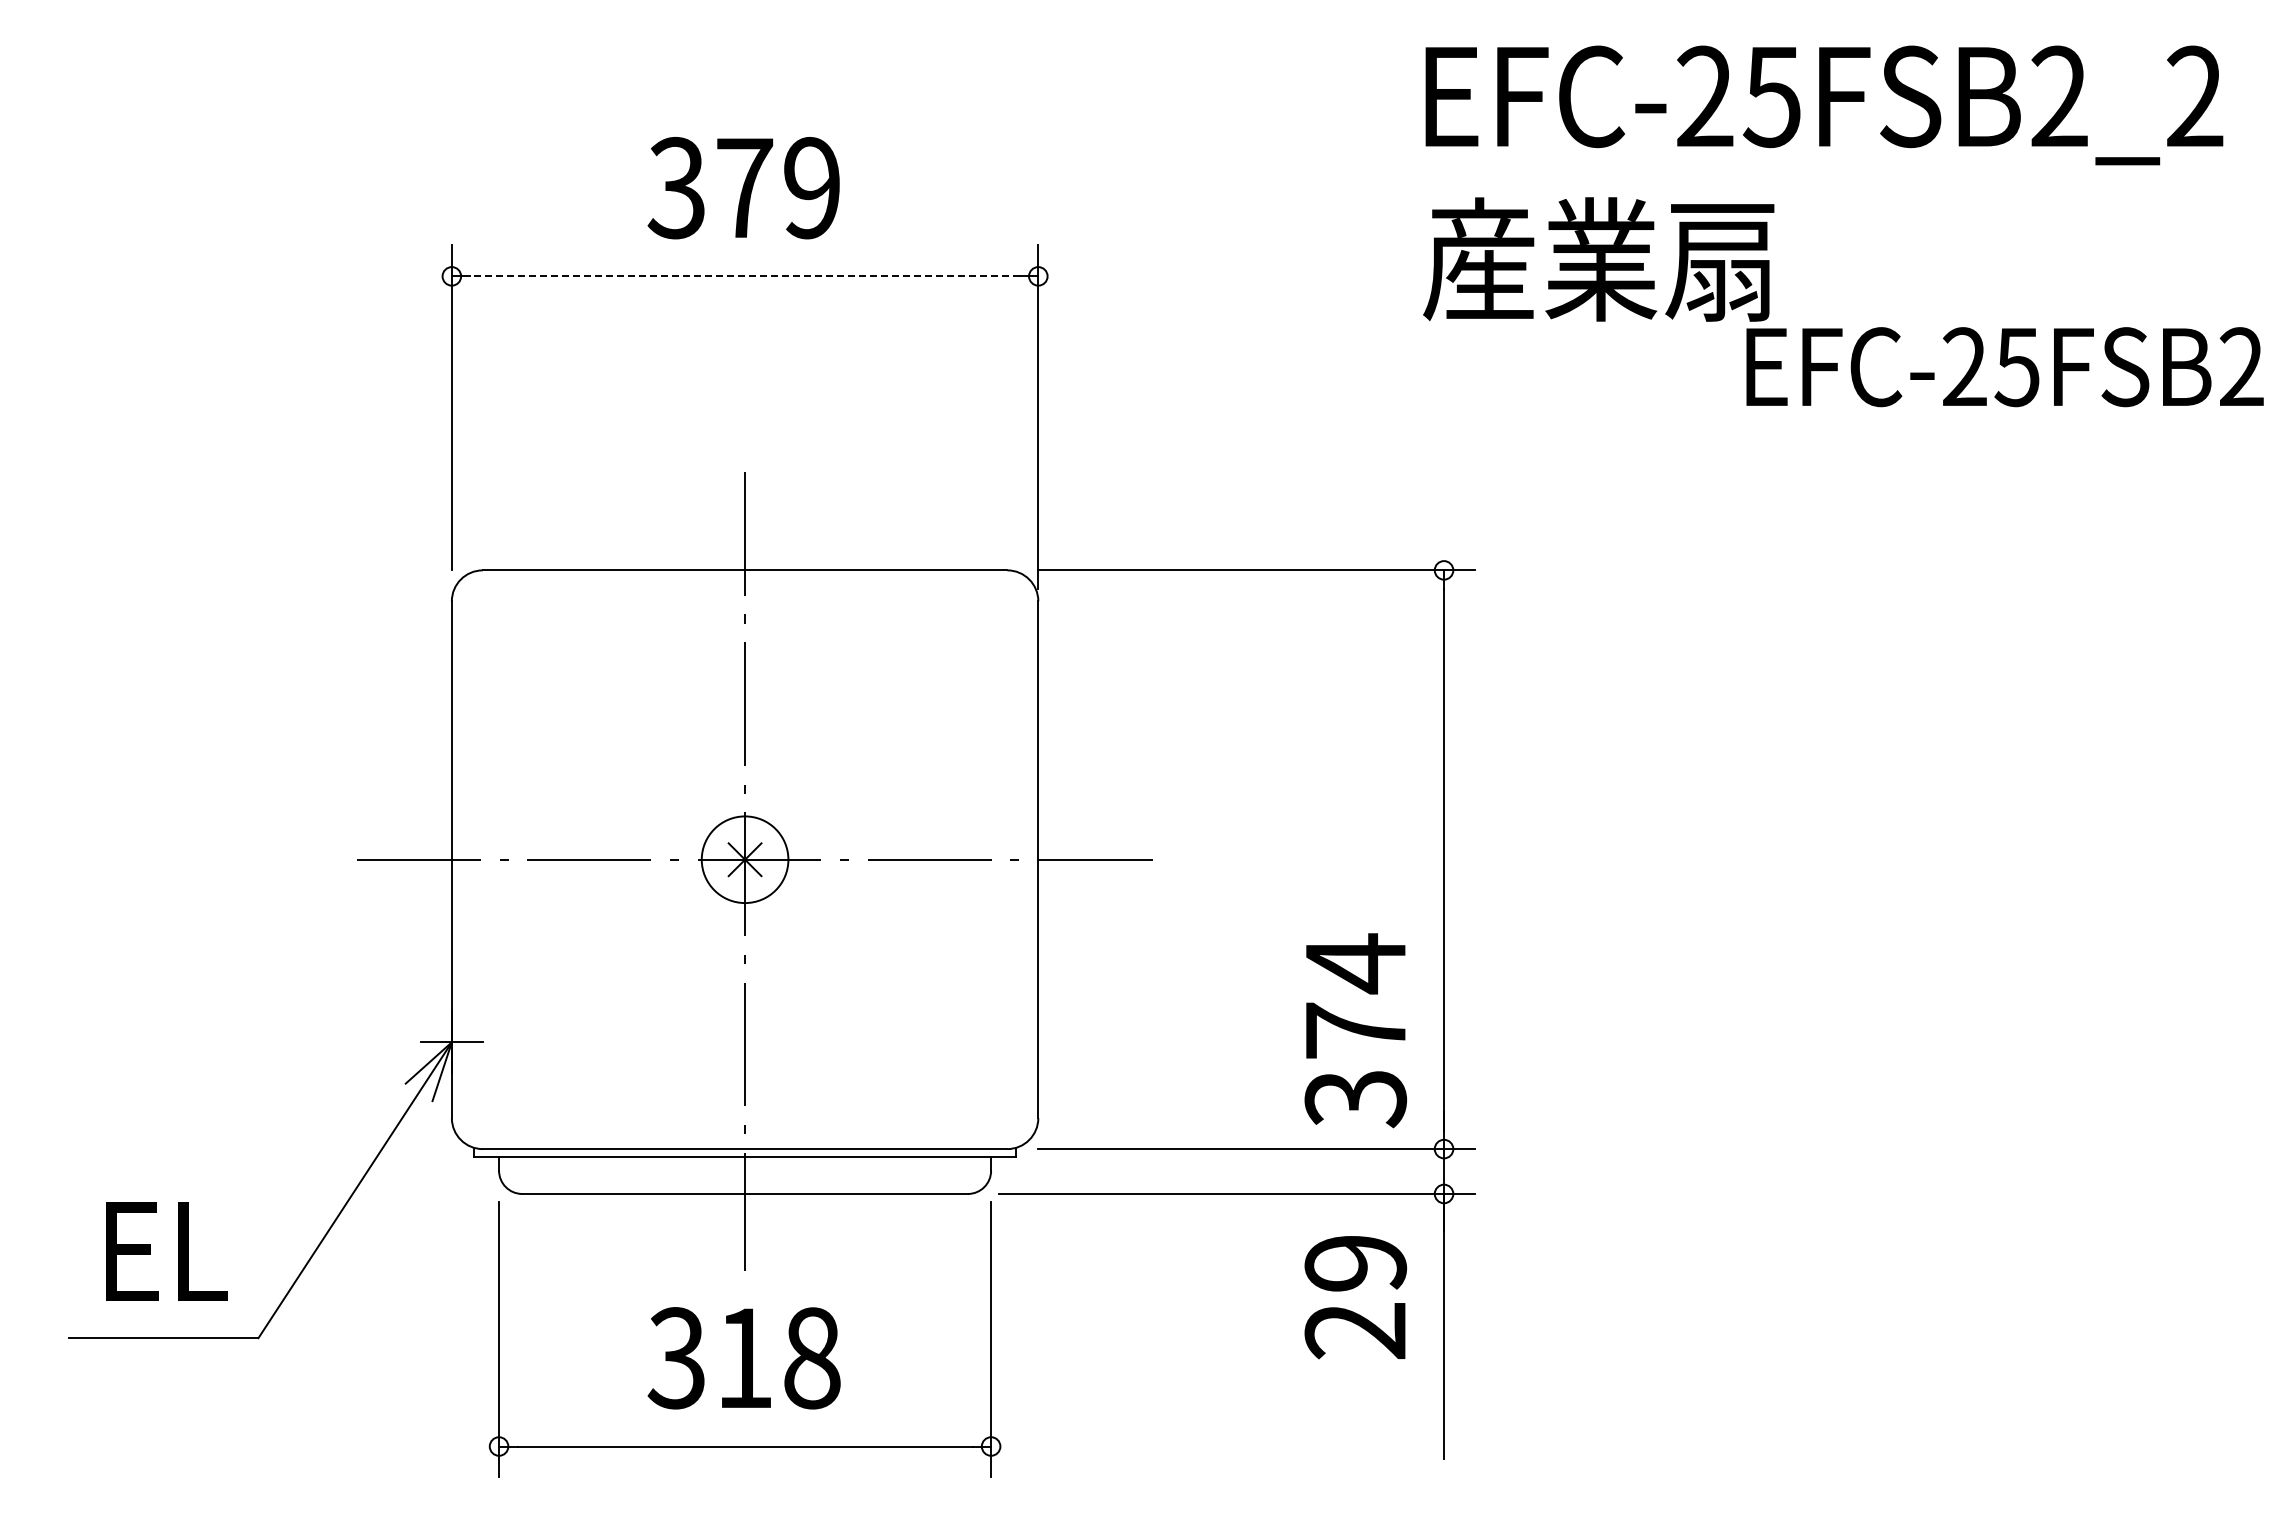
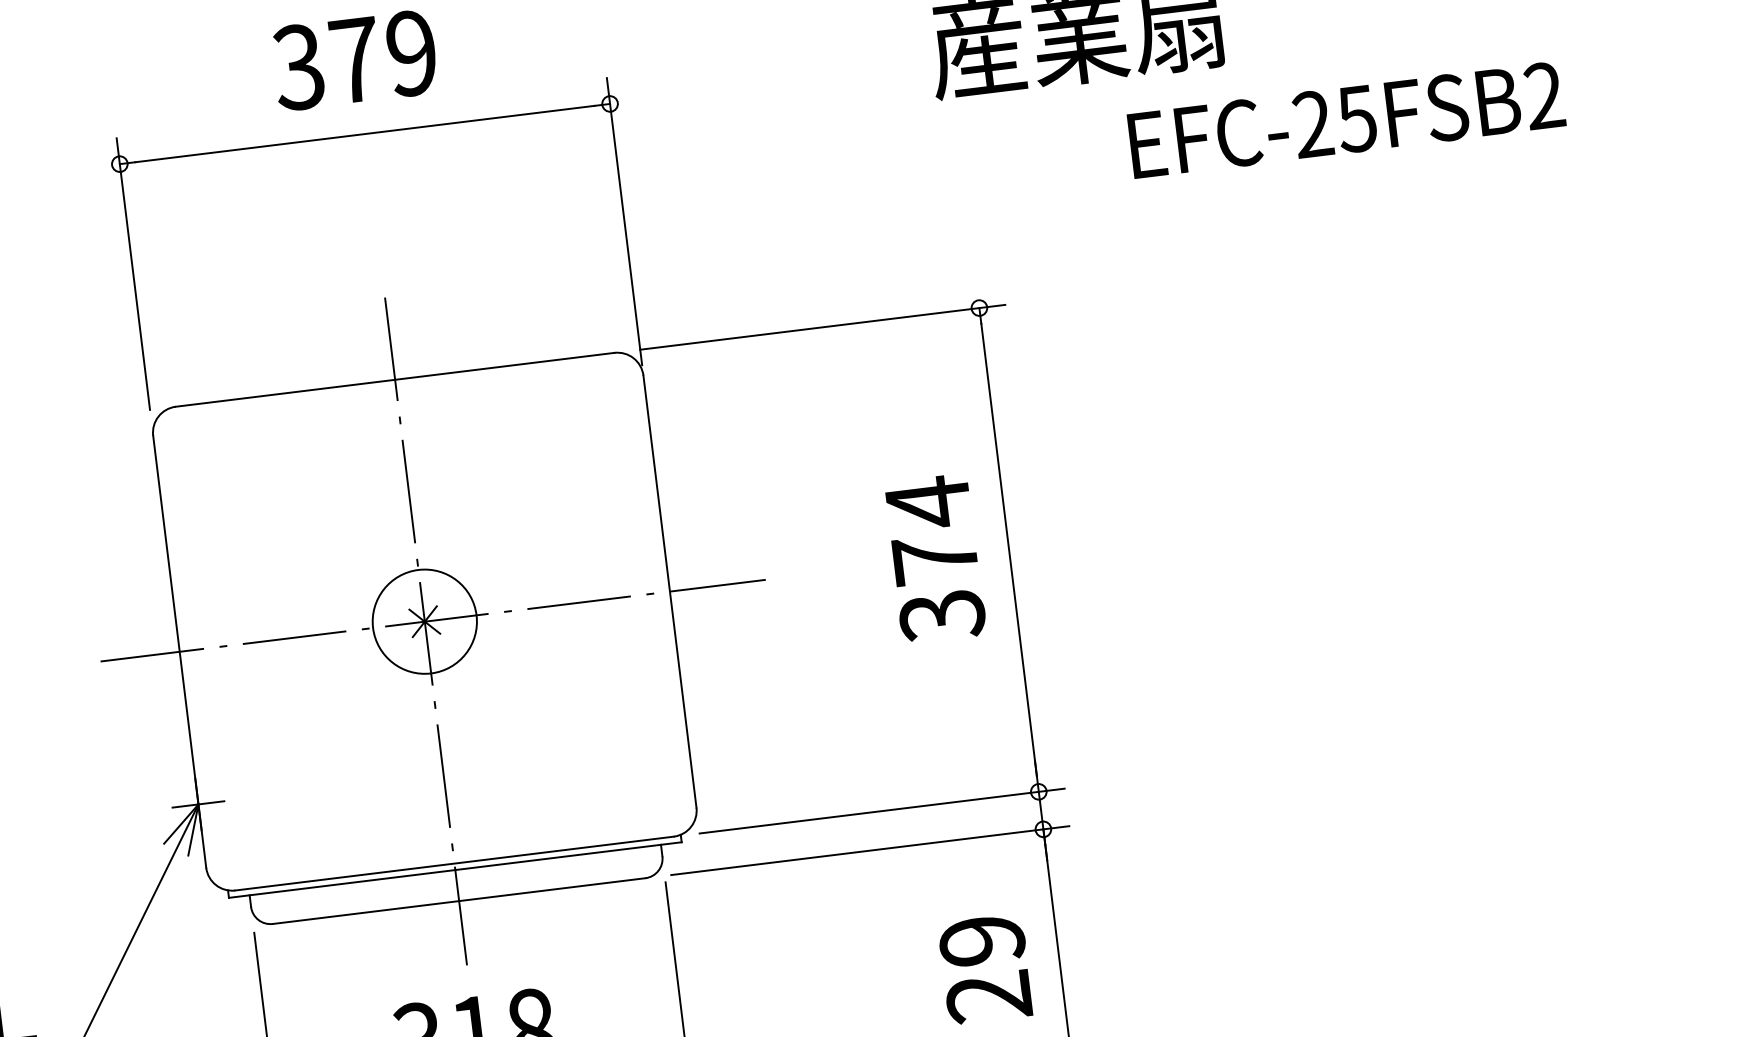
line: (745, 276) -> (365, 134), dashed -> solid
text: (2004, 367) -> (1346, 120), moved
circle: (744, 859) -> (424, 621), size x1.43
text: (1355, 1030) -> (935, 558), moved
text: (1355, 1297) -> (985, 969), moved

